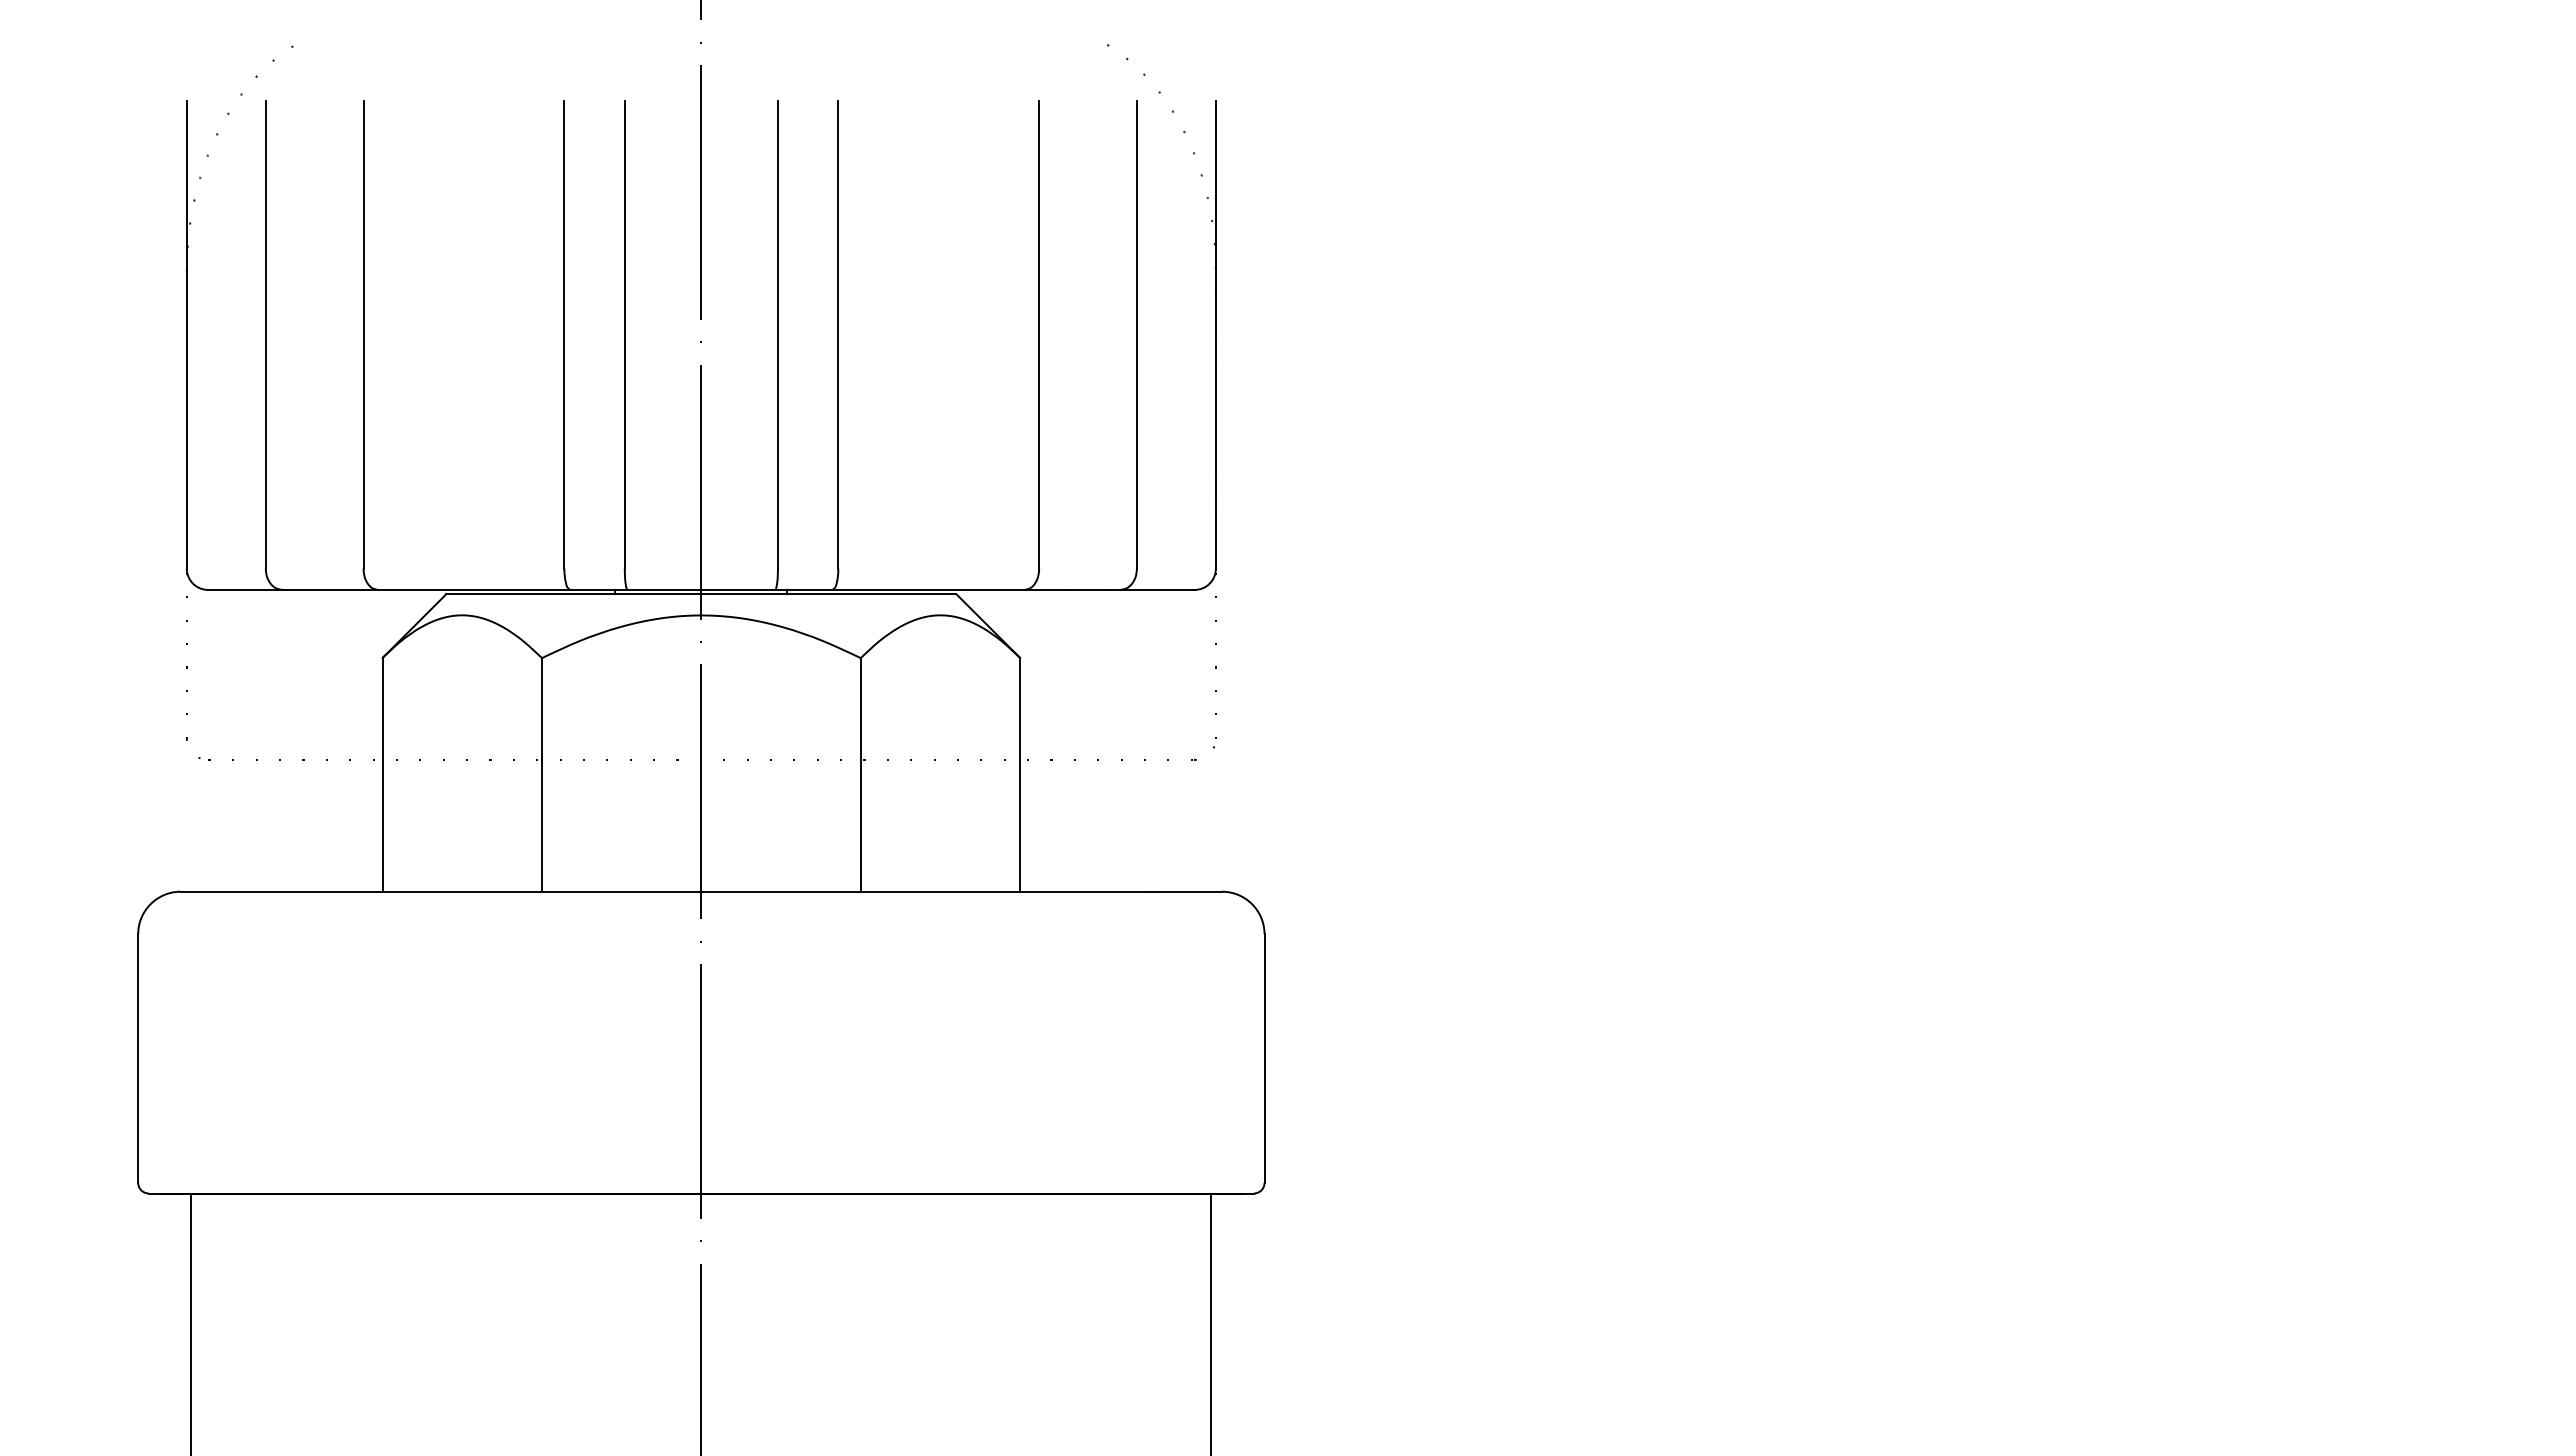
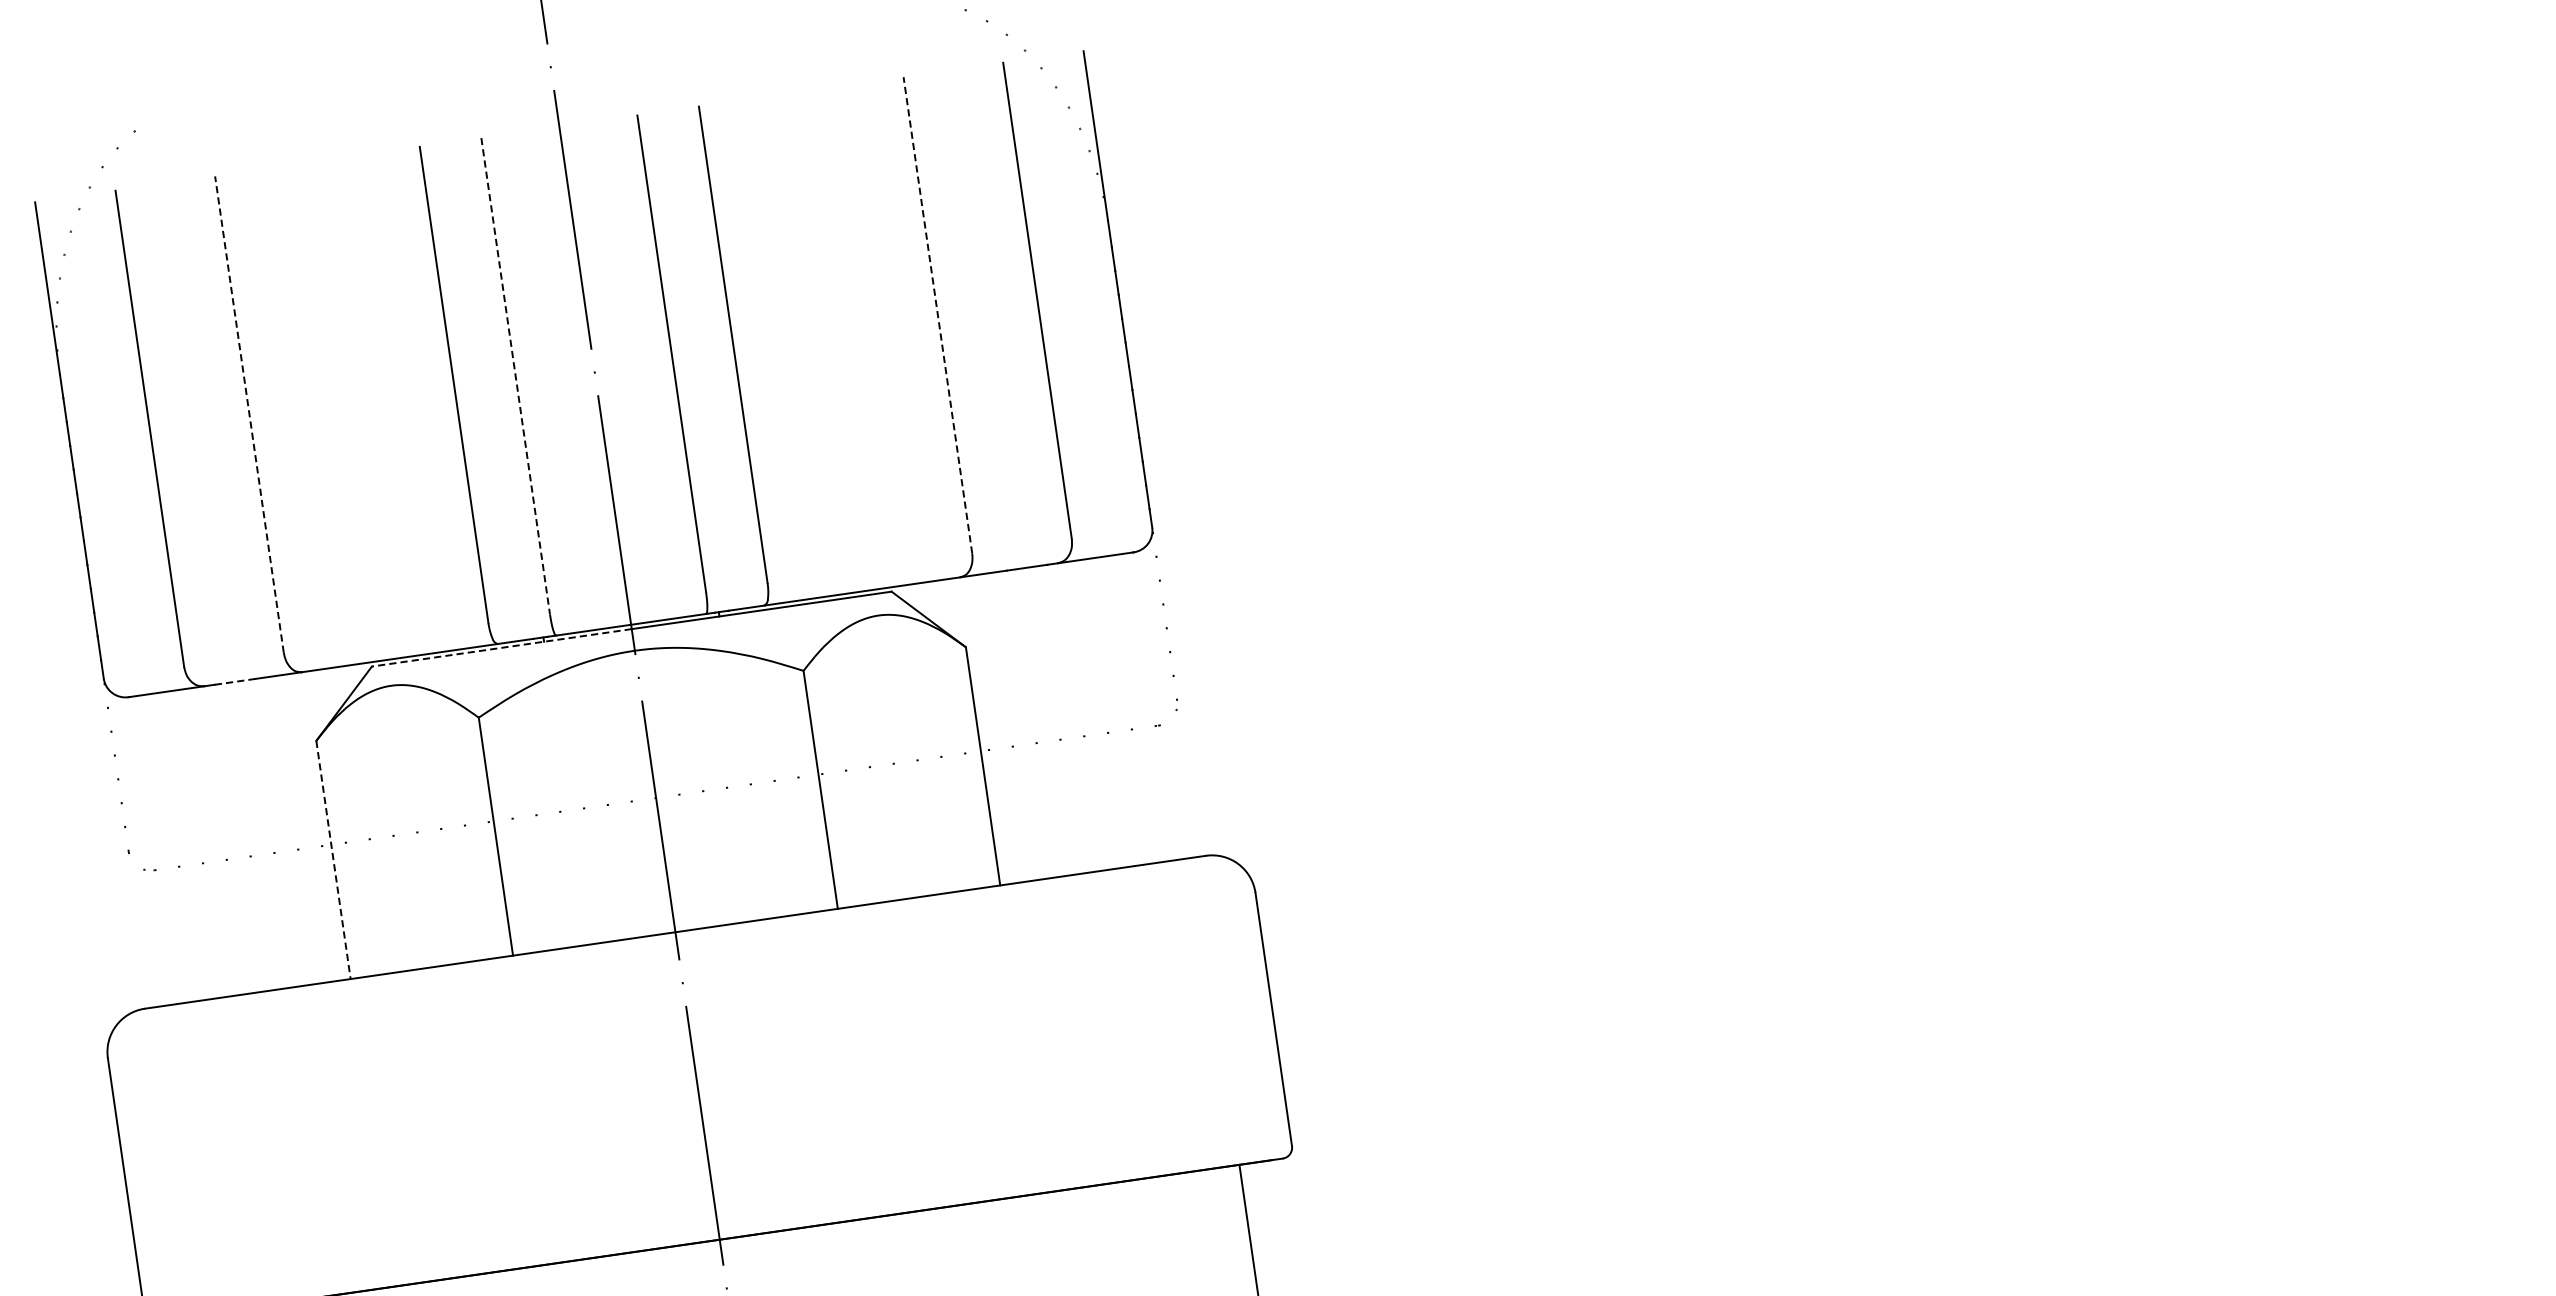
line: (363, 334) -> (249, 414), solid -> dashed
line: (624, 334) -> (515, 375), solid -> dashed
line: (1039, 334) -> (938, 314), solid -> dashed
line: (312, 589) -> (234, 681), solid -> dashed
line: (573, 594) -> (501, 648), solid -> dashed
line: (382, 774) -> (333, 859), solid -> dashed

